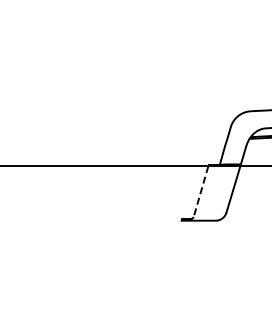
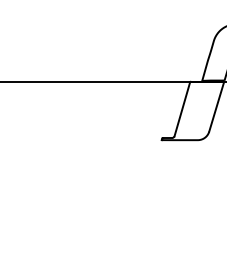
line: (200, 192) -> (181, 110), dashed -> solid

